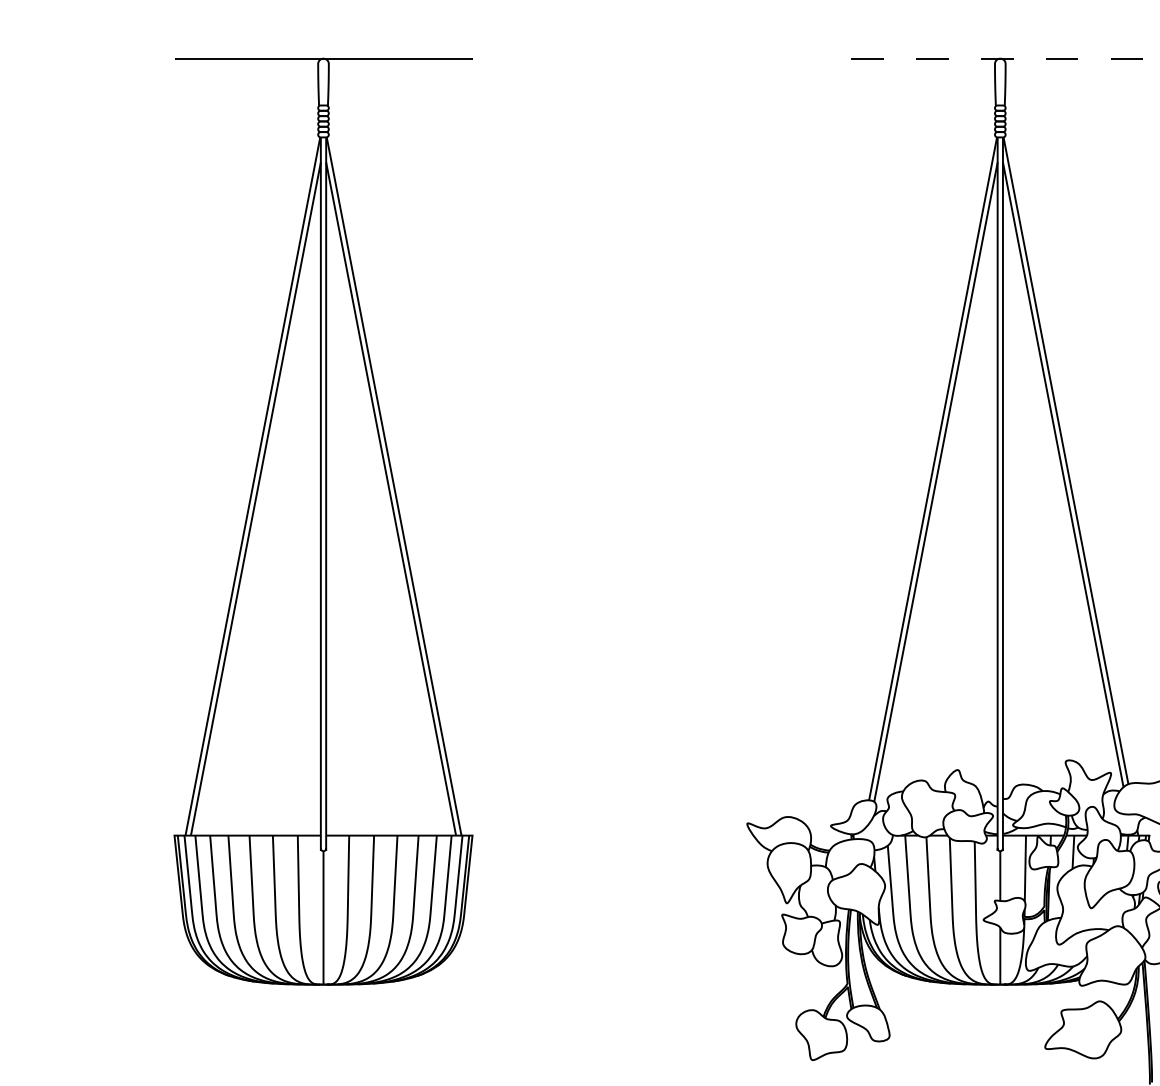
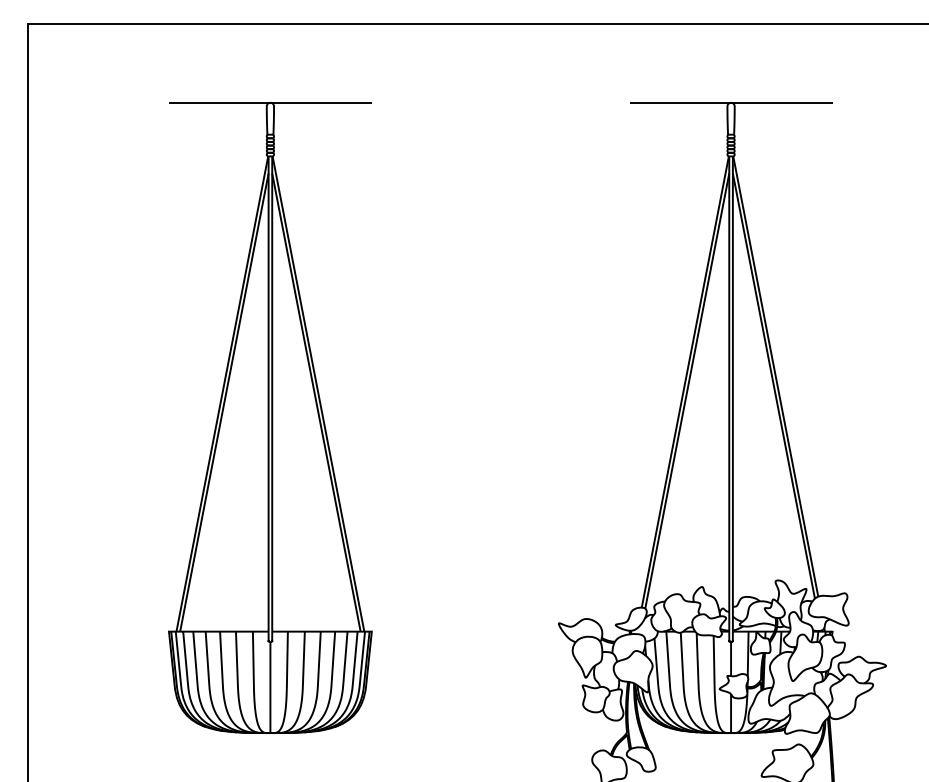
line: (1000, 58) -> (731, 102), dashed -> solid

